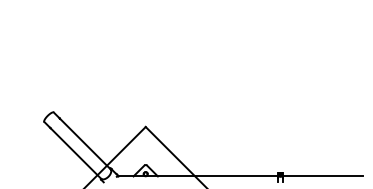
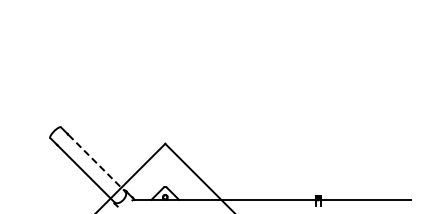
line: (85, 144) -> (97, 163), solid -> dashed

